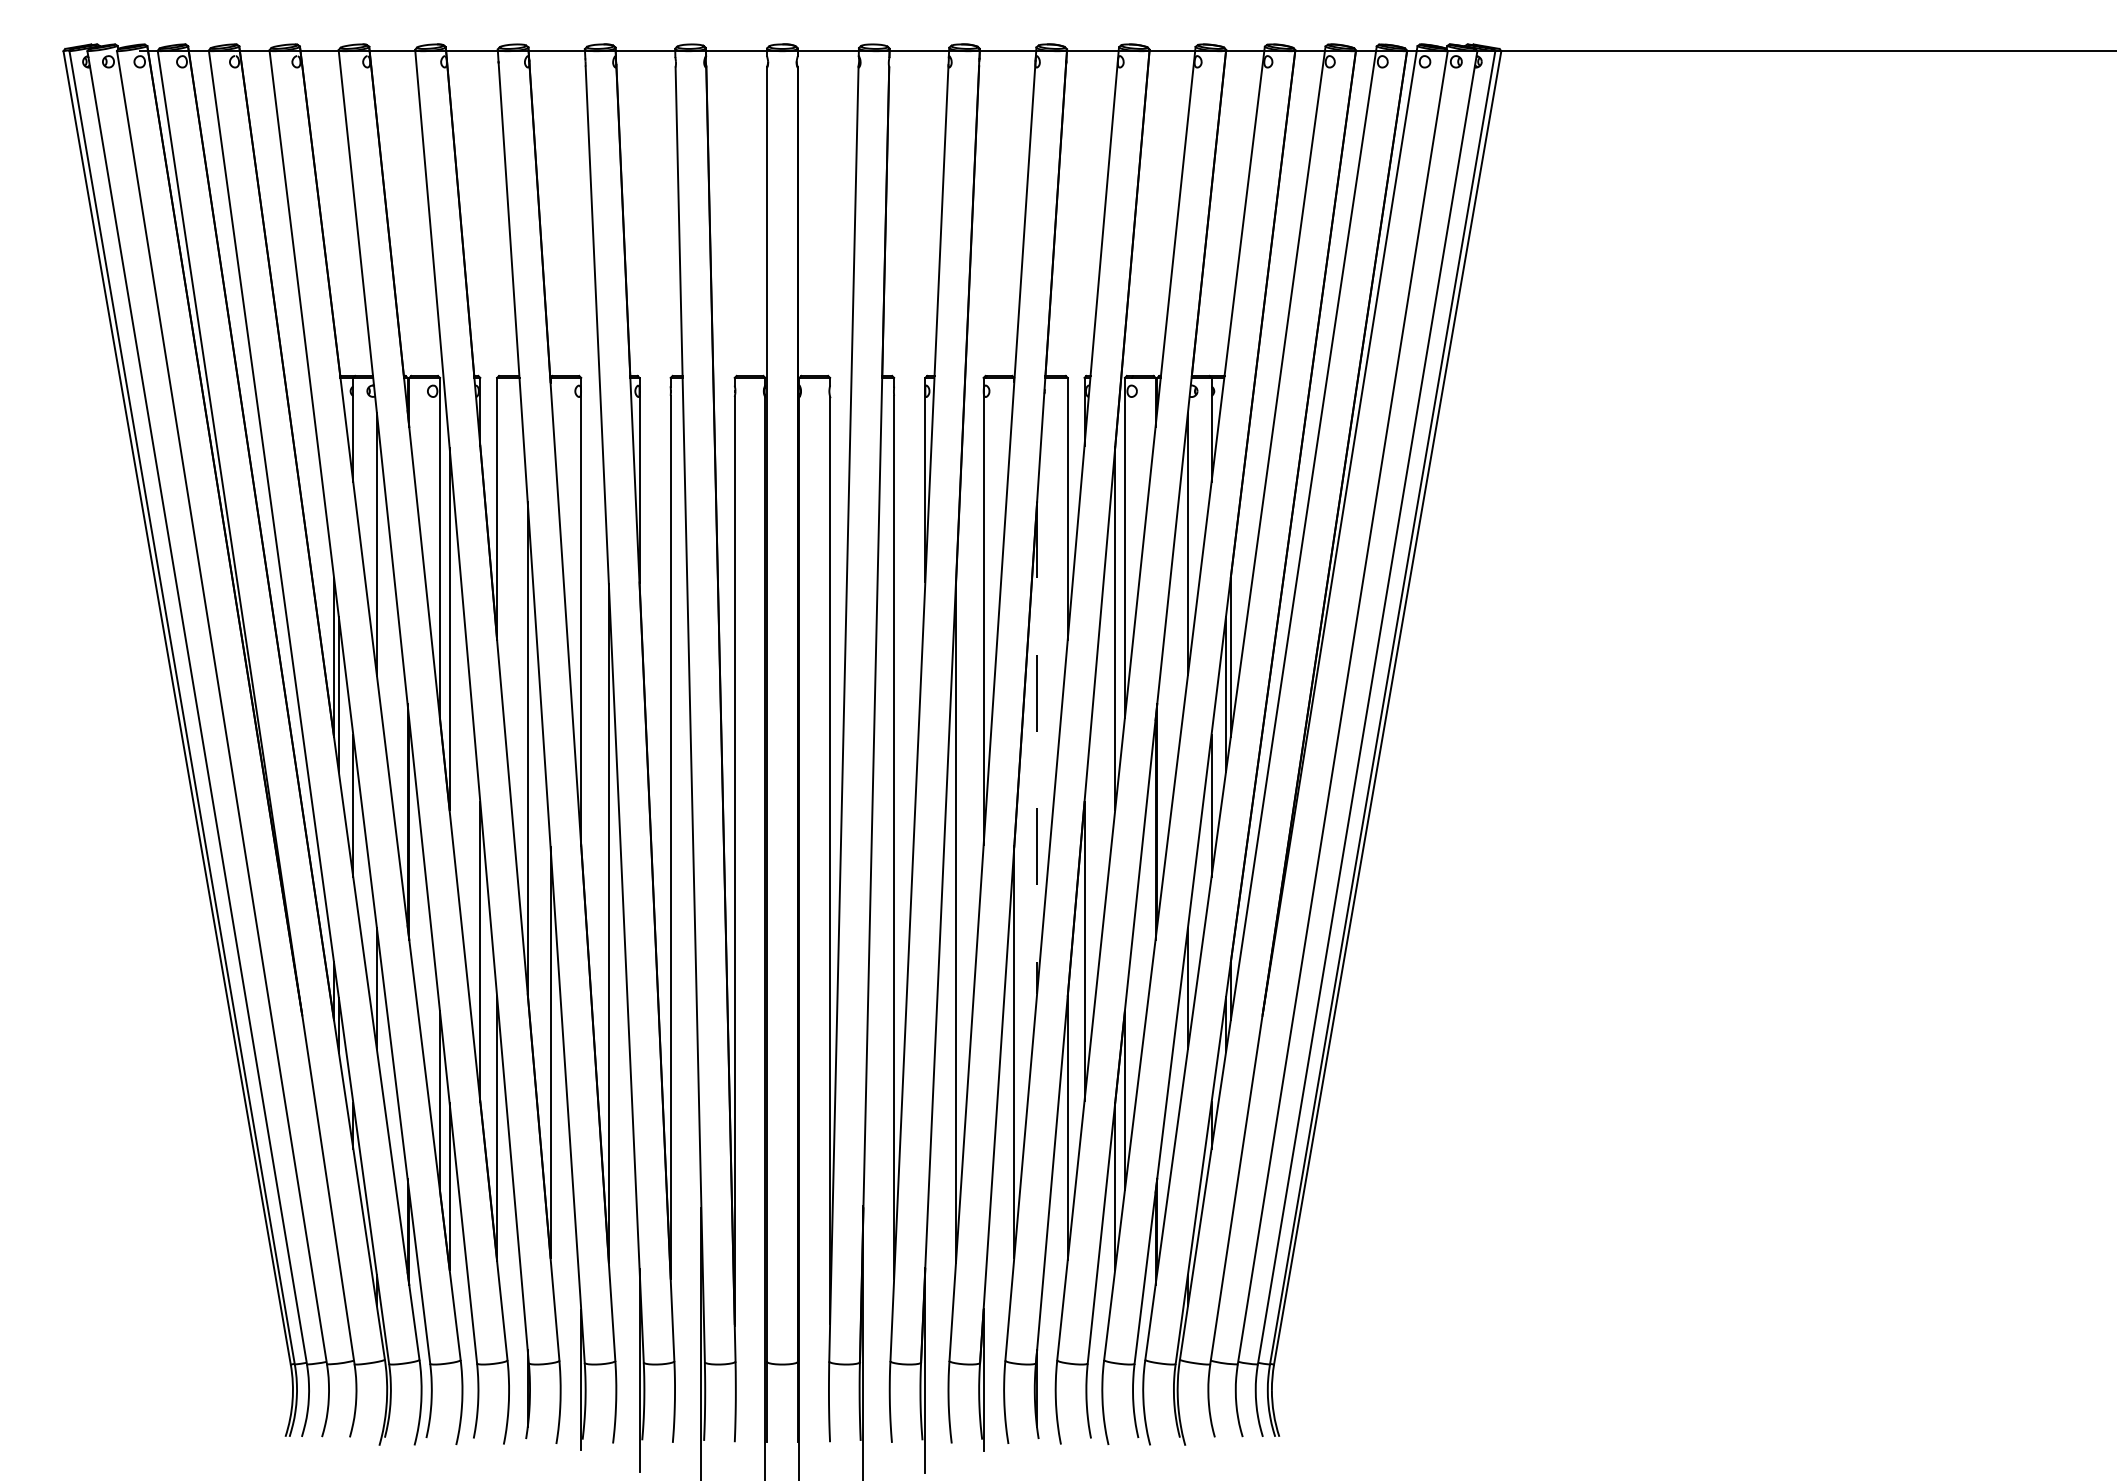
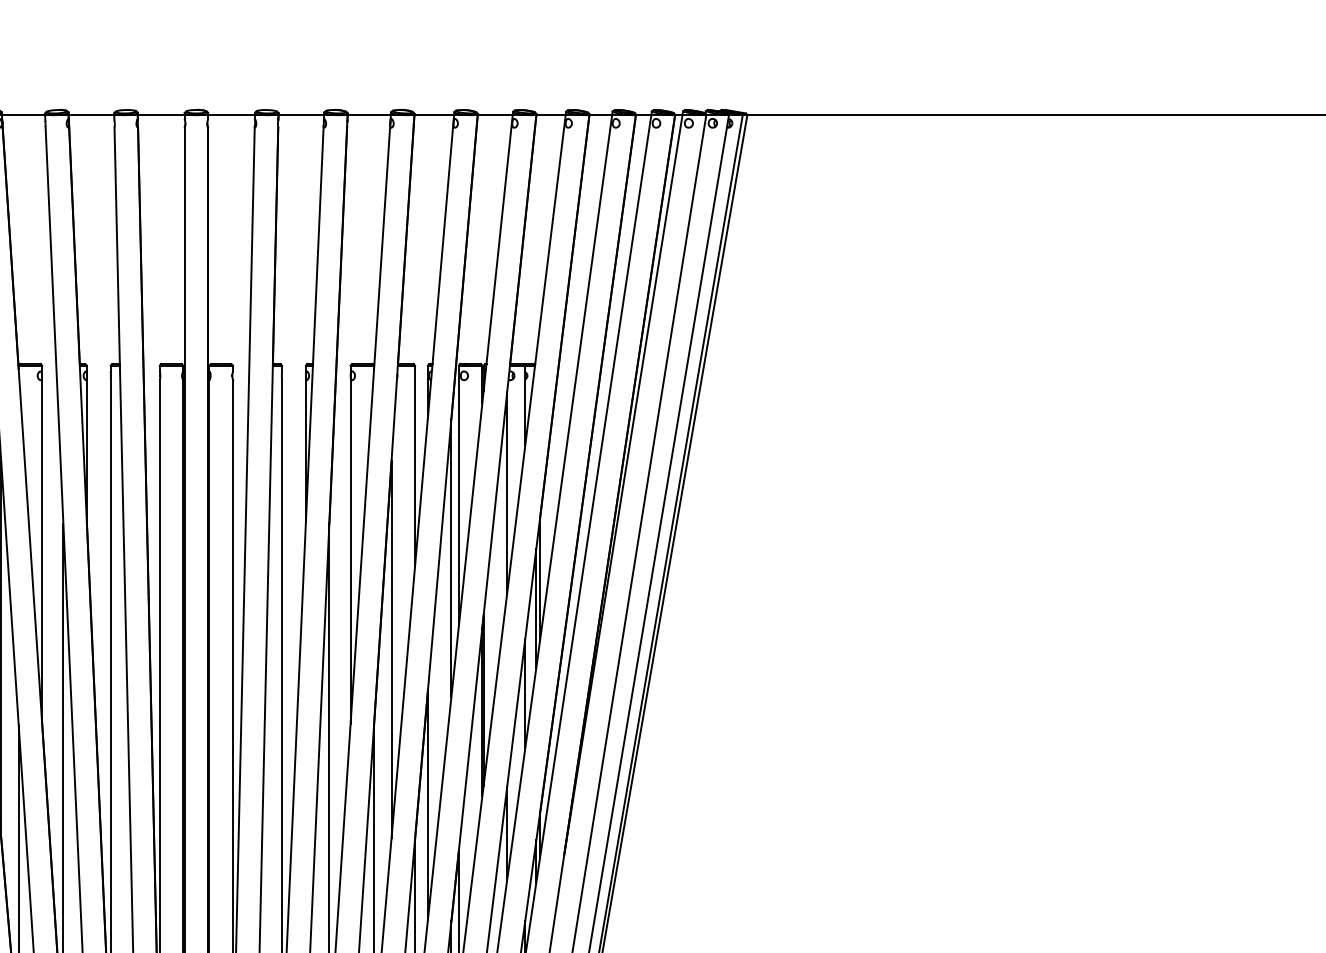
line: (1037, 748) -> (391, 649), dashed -> solid

